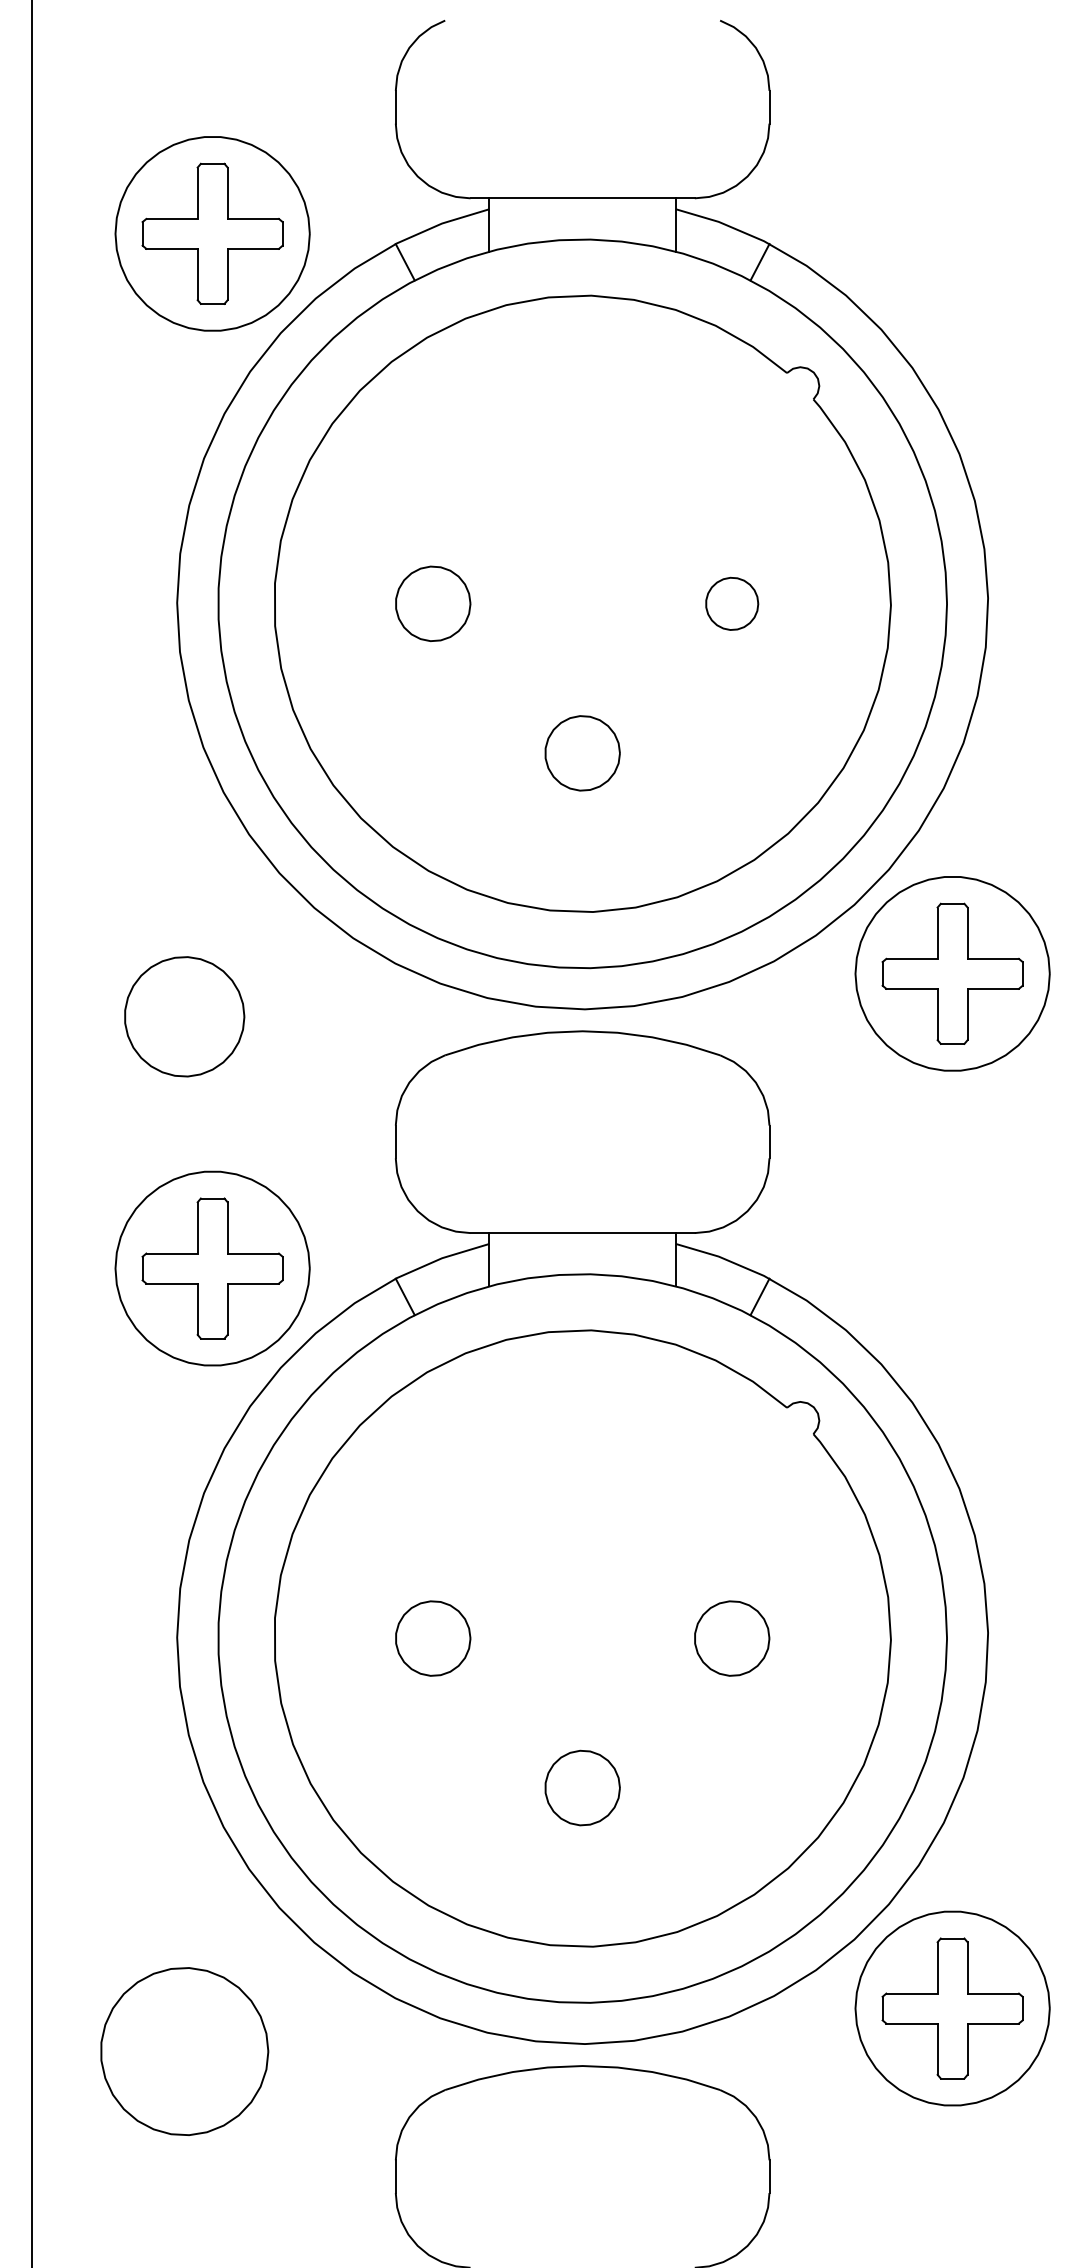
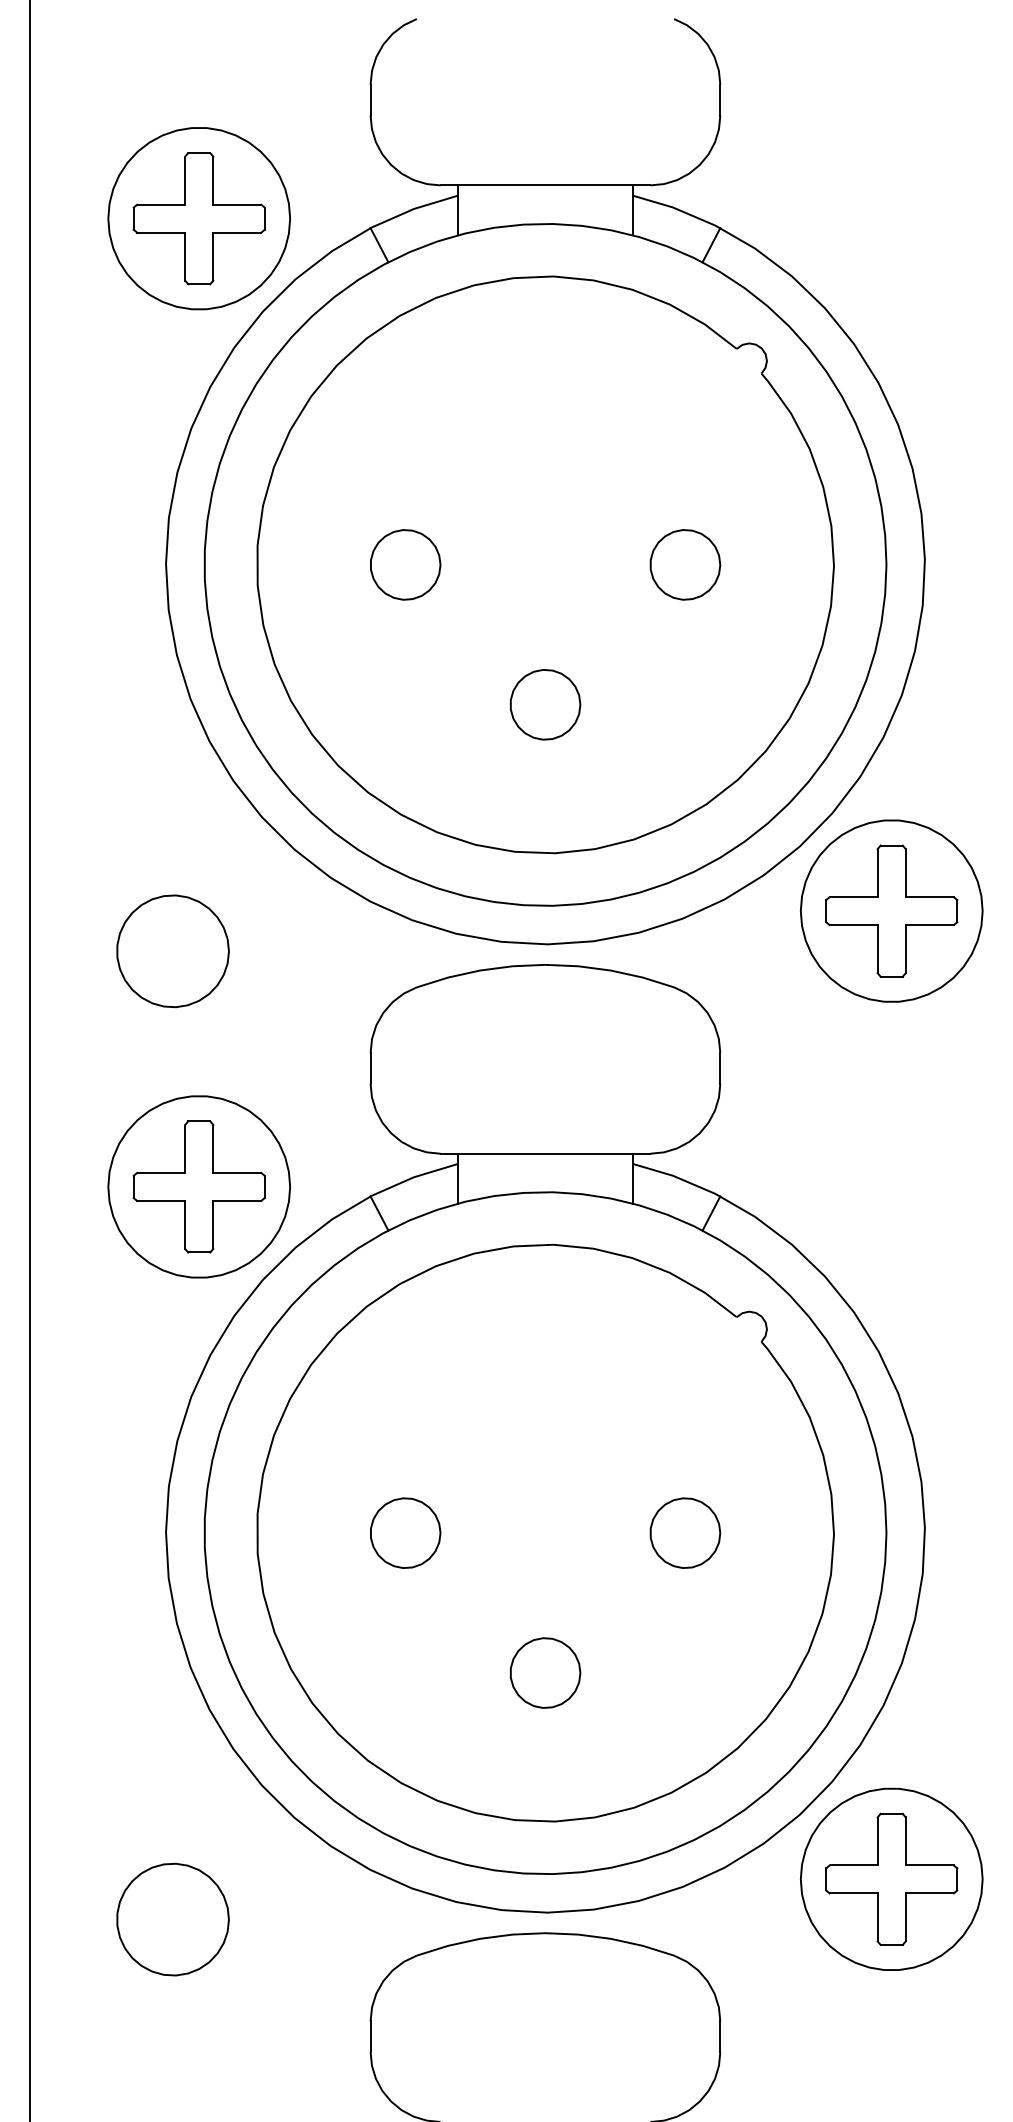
part: (732, 603) -> (685, 564), size x1.43
part: (184, 2051) -> (172, 1919), size x0.71

